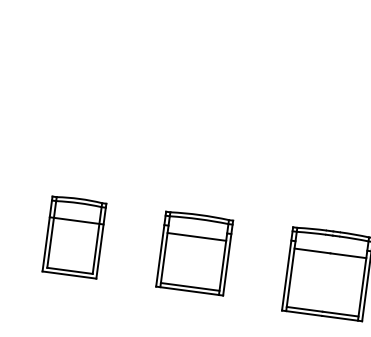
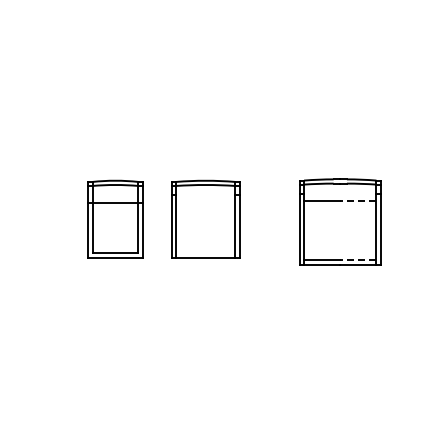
part: (74, 236) -> (115, 218), moved
line: (196, 236) -> (205, 202), removed
line: (347, 255) -> (357, 201), solid -> dashed
line: (189, 287) -> (205, 253), removed
line: (339, 314) -> (357, 260), solid -> dashed

